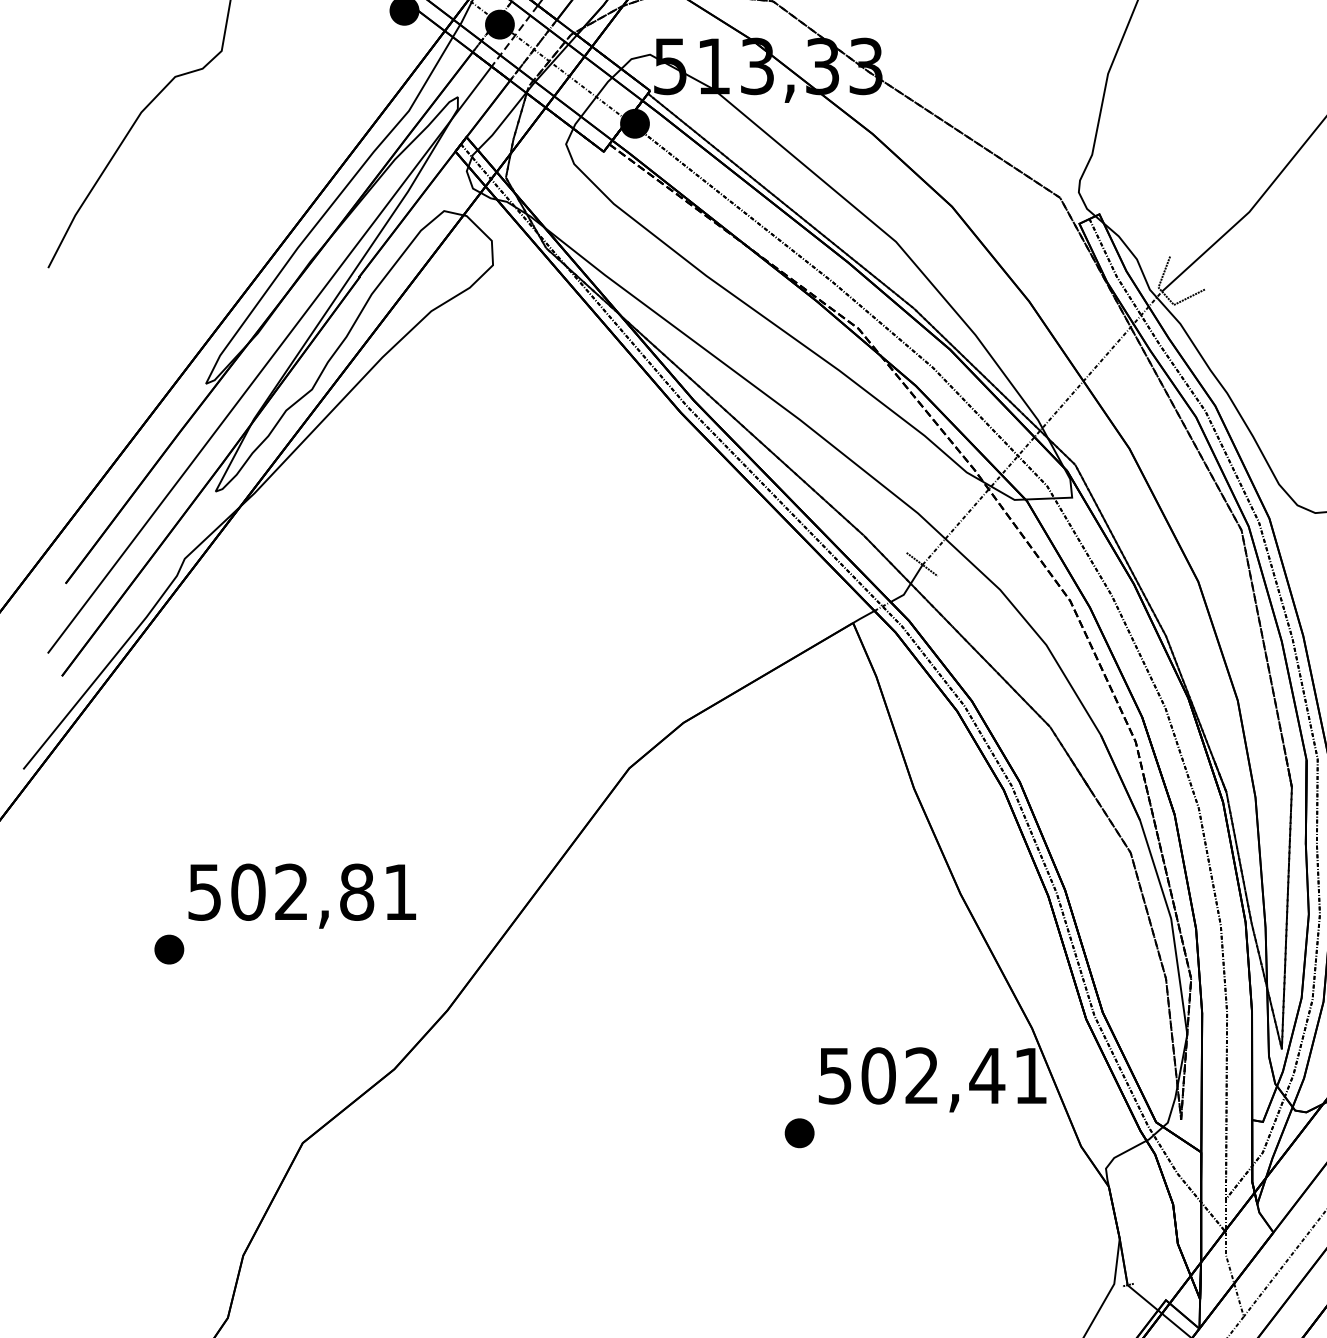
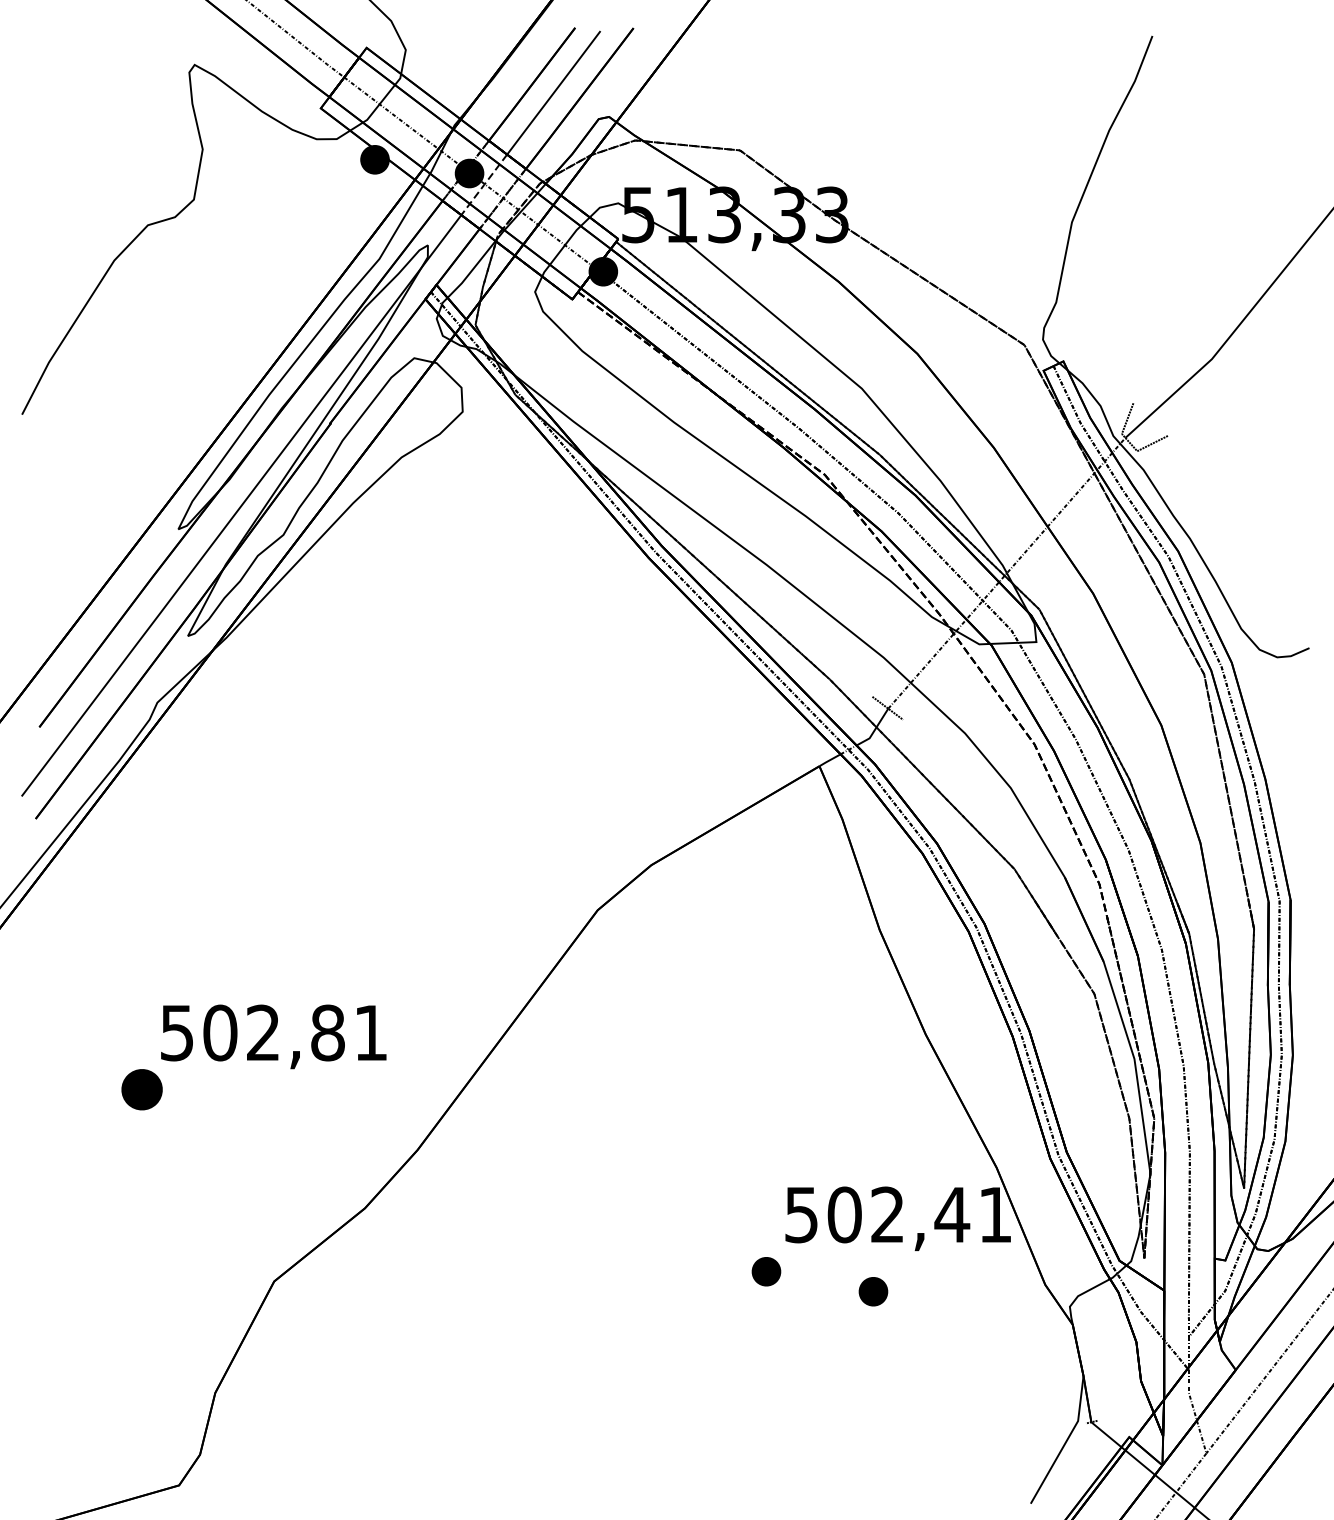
part: (168, 949) -> (141, 1089), size x1.4
part: (907, 1153) -> (873, 1291), added

